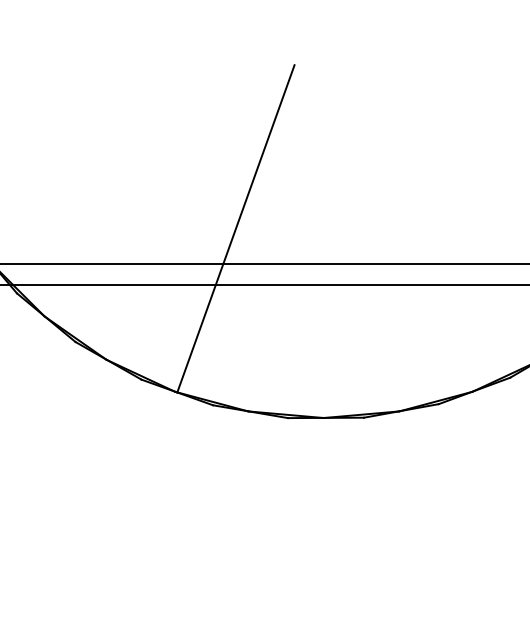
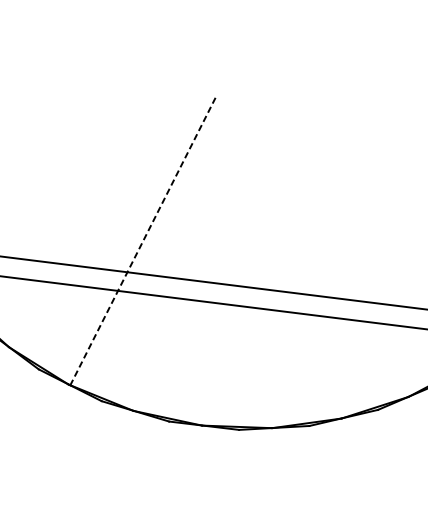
line: (235, 228) -> (142, 241), solid -> dashed

